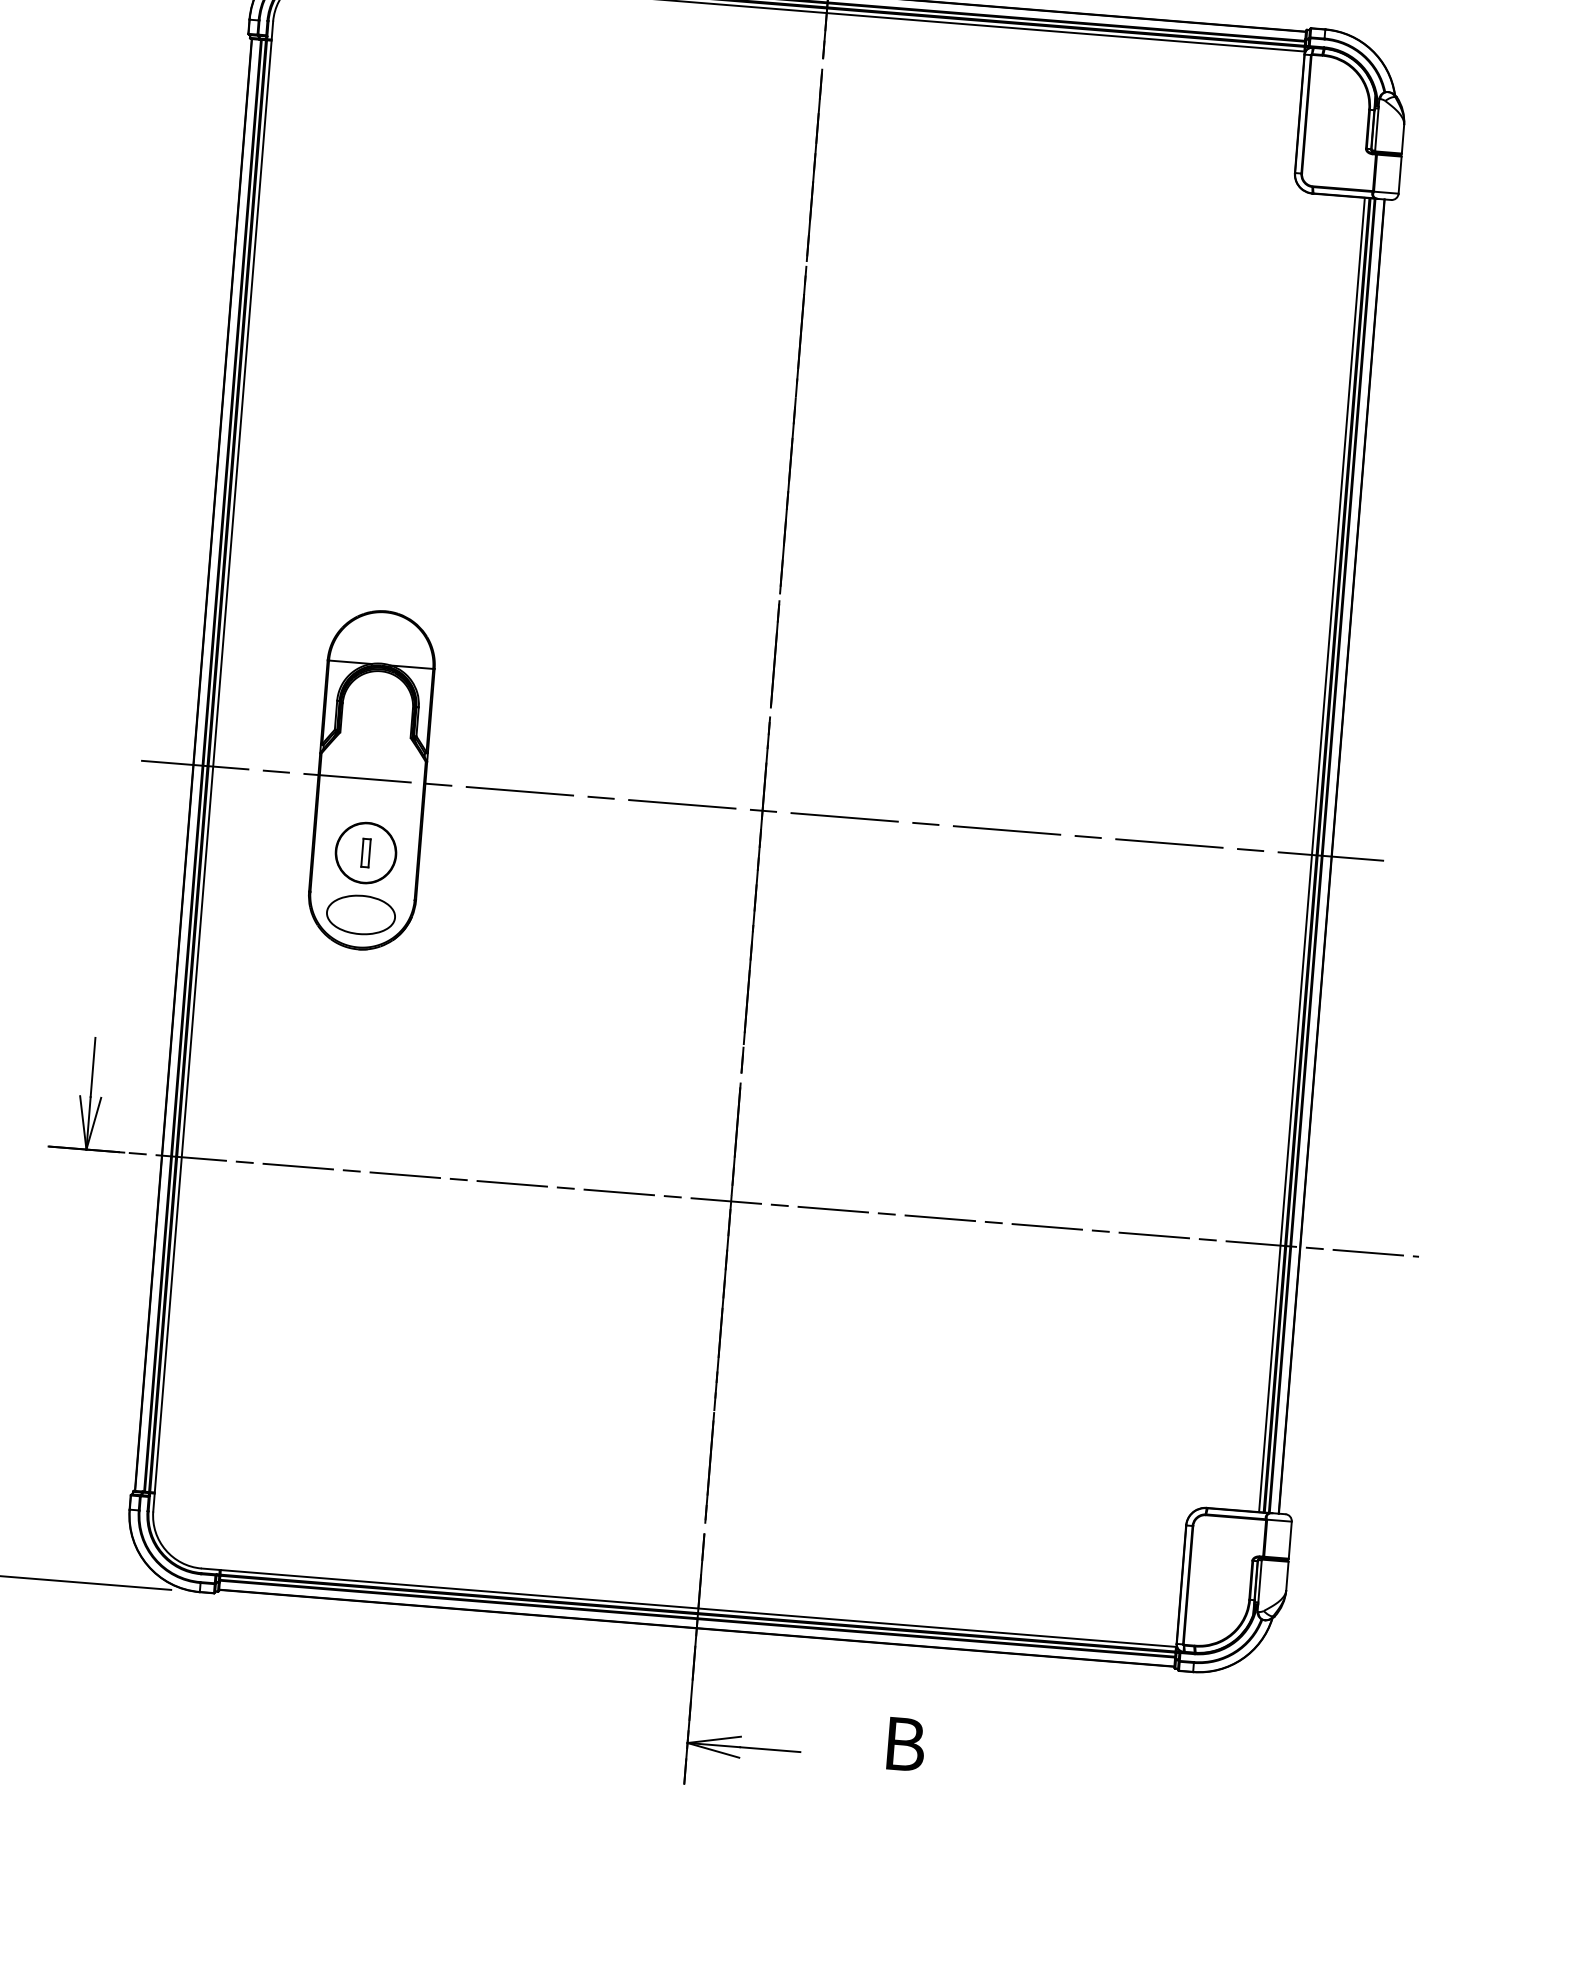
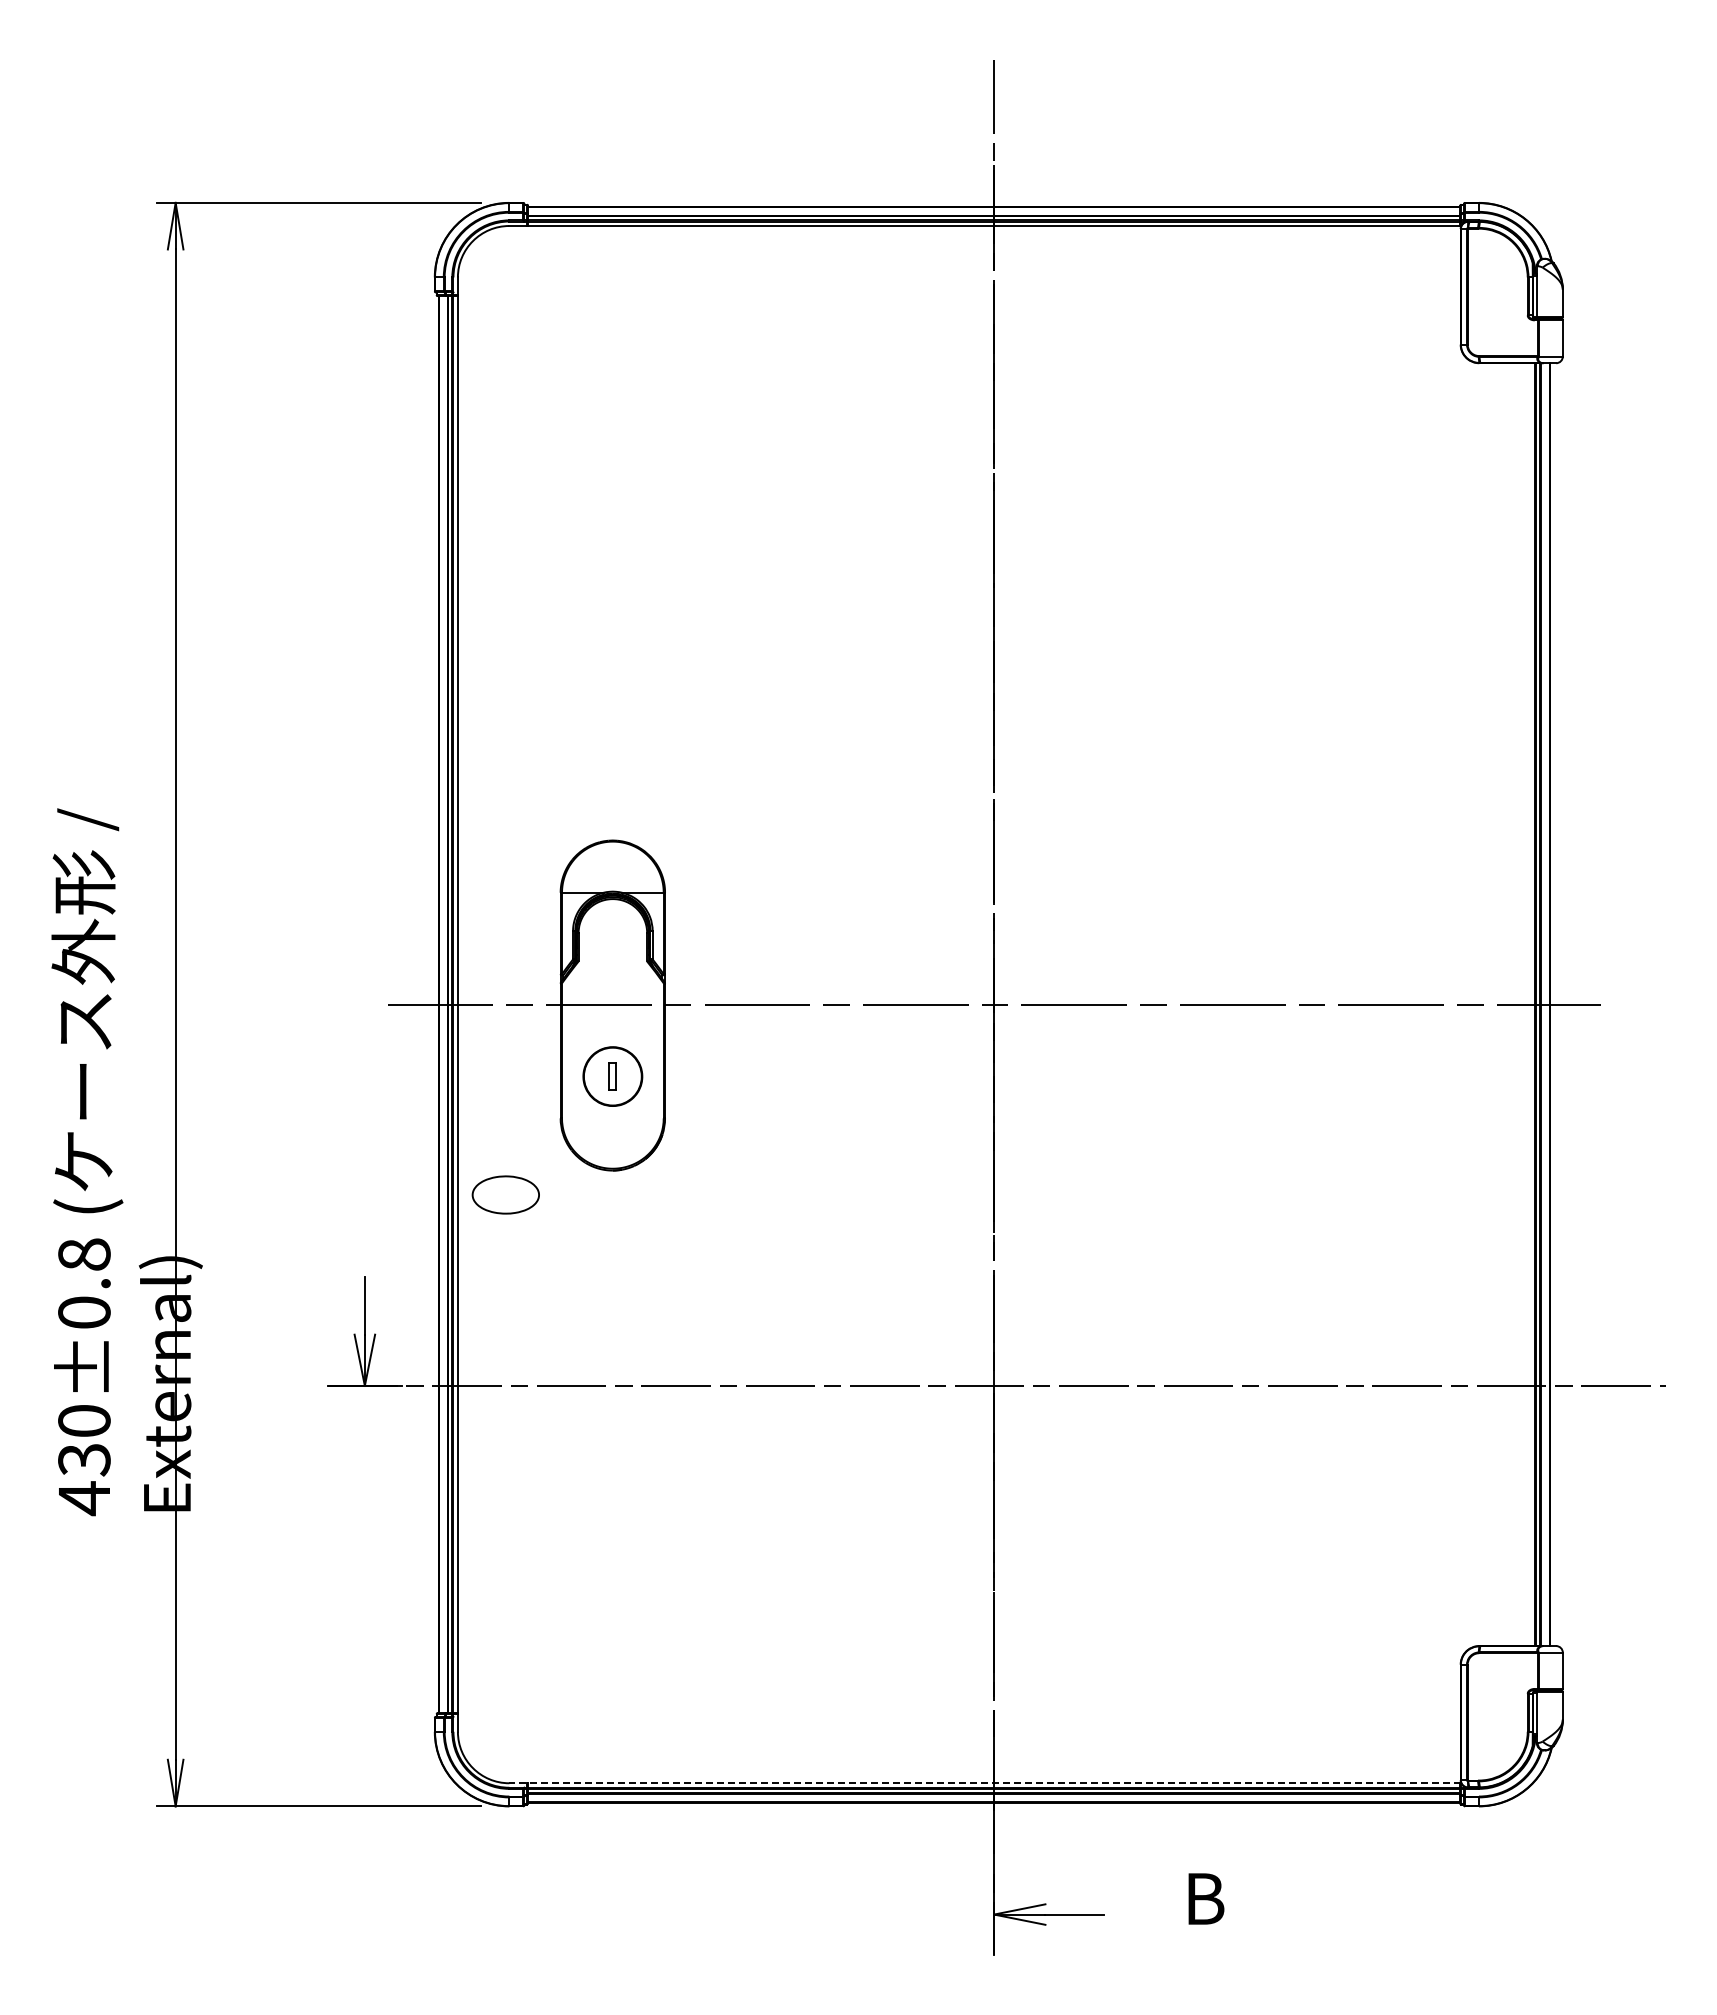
line: (1312, 854) -> (1530, 1004), removed
part: (360, 914) -> (505, 1194), moved
line: (689, 1608) -> (985, 1783), solid -> dashed

